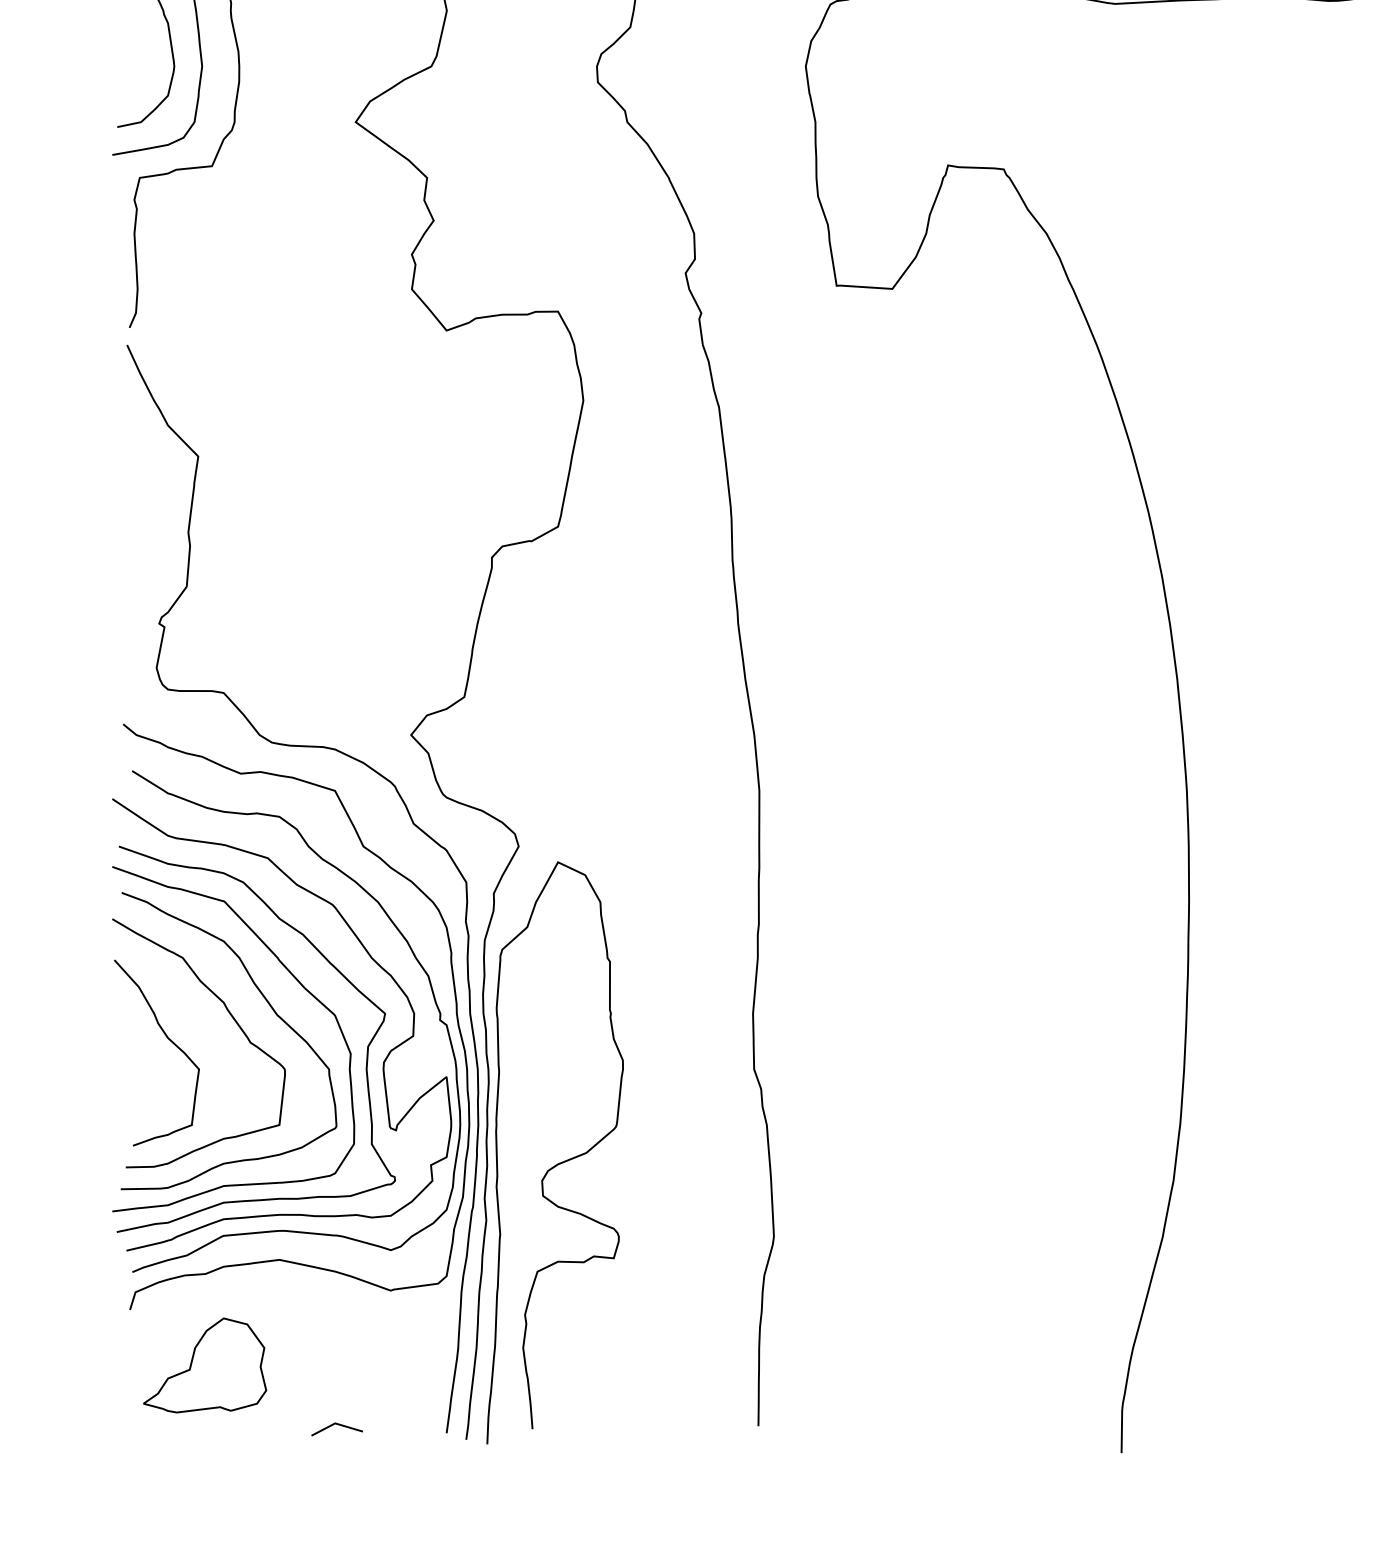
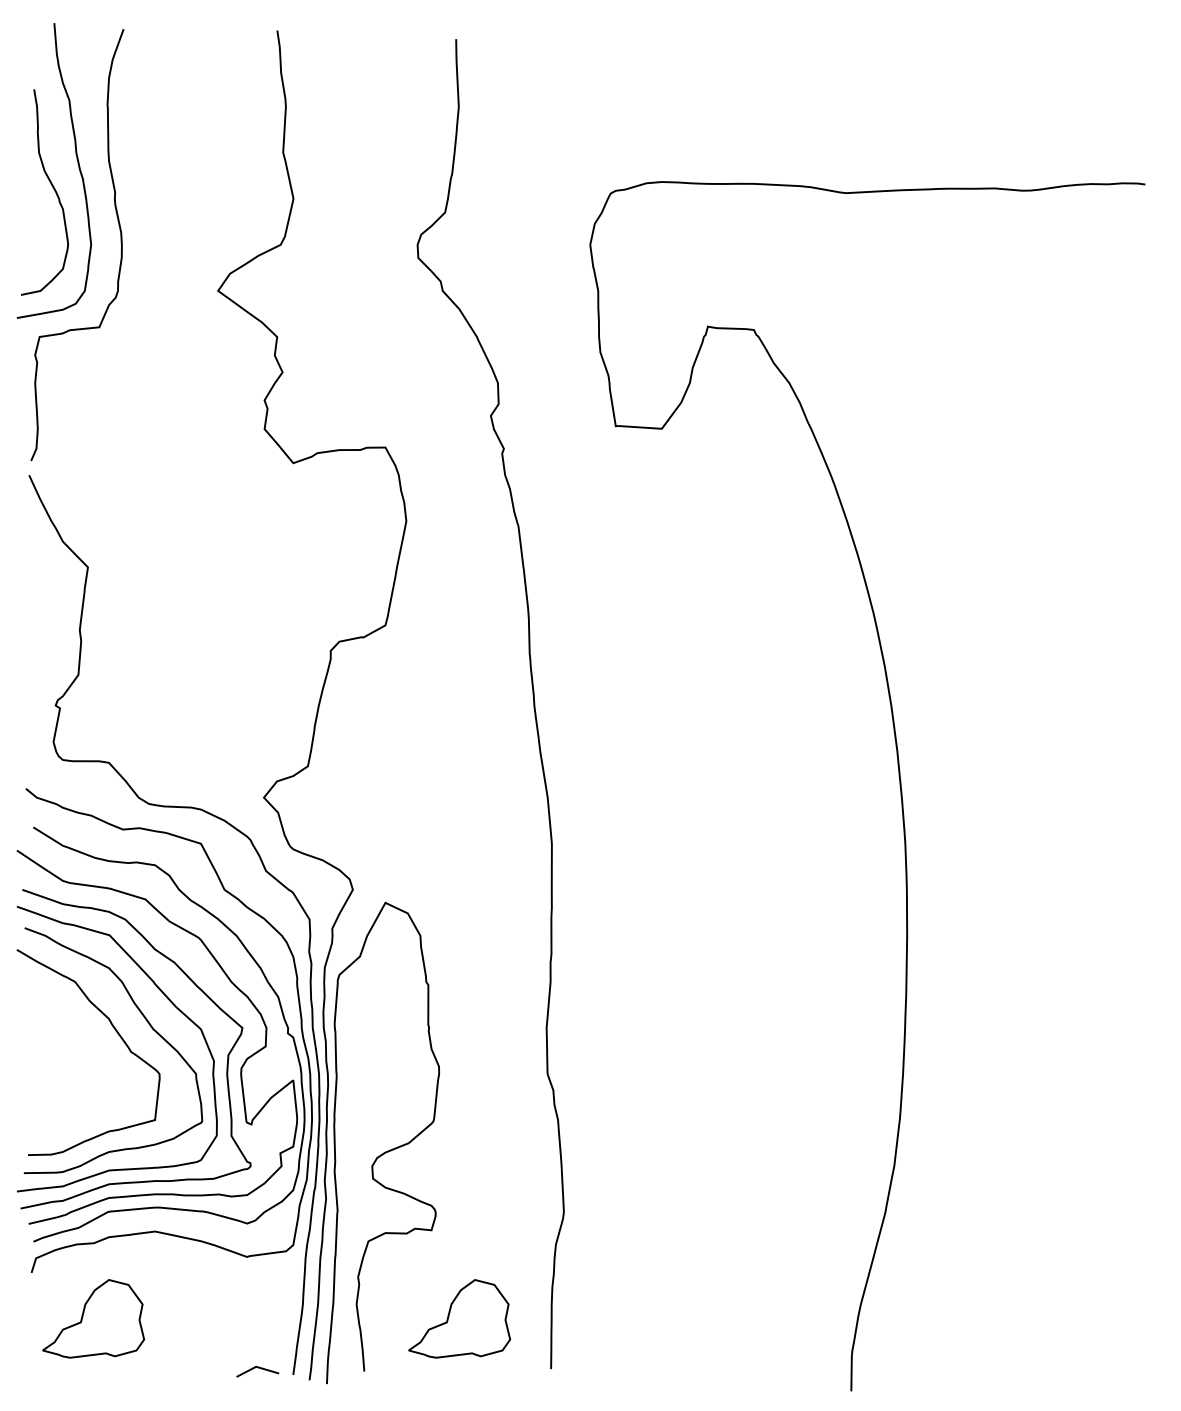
curve: (167, 1039) -> (62, 1049), removed
part: (647, 1365) -> (459, 1318), added
line: (336, 1425) -> (257, 1368), moved

